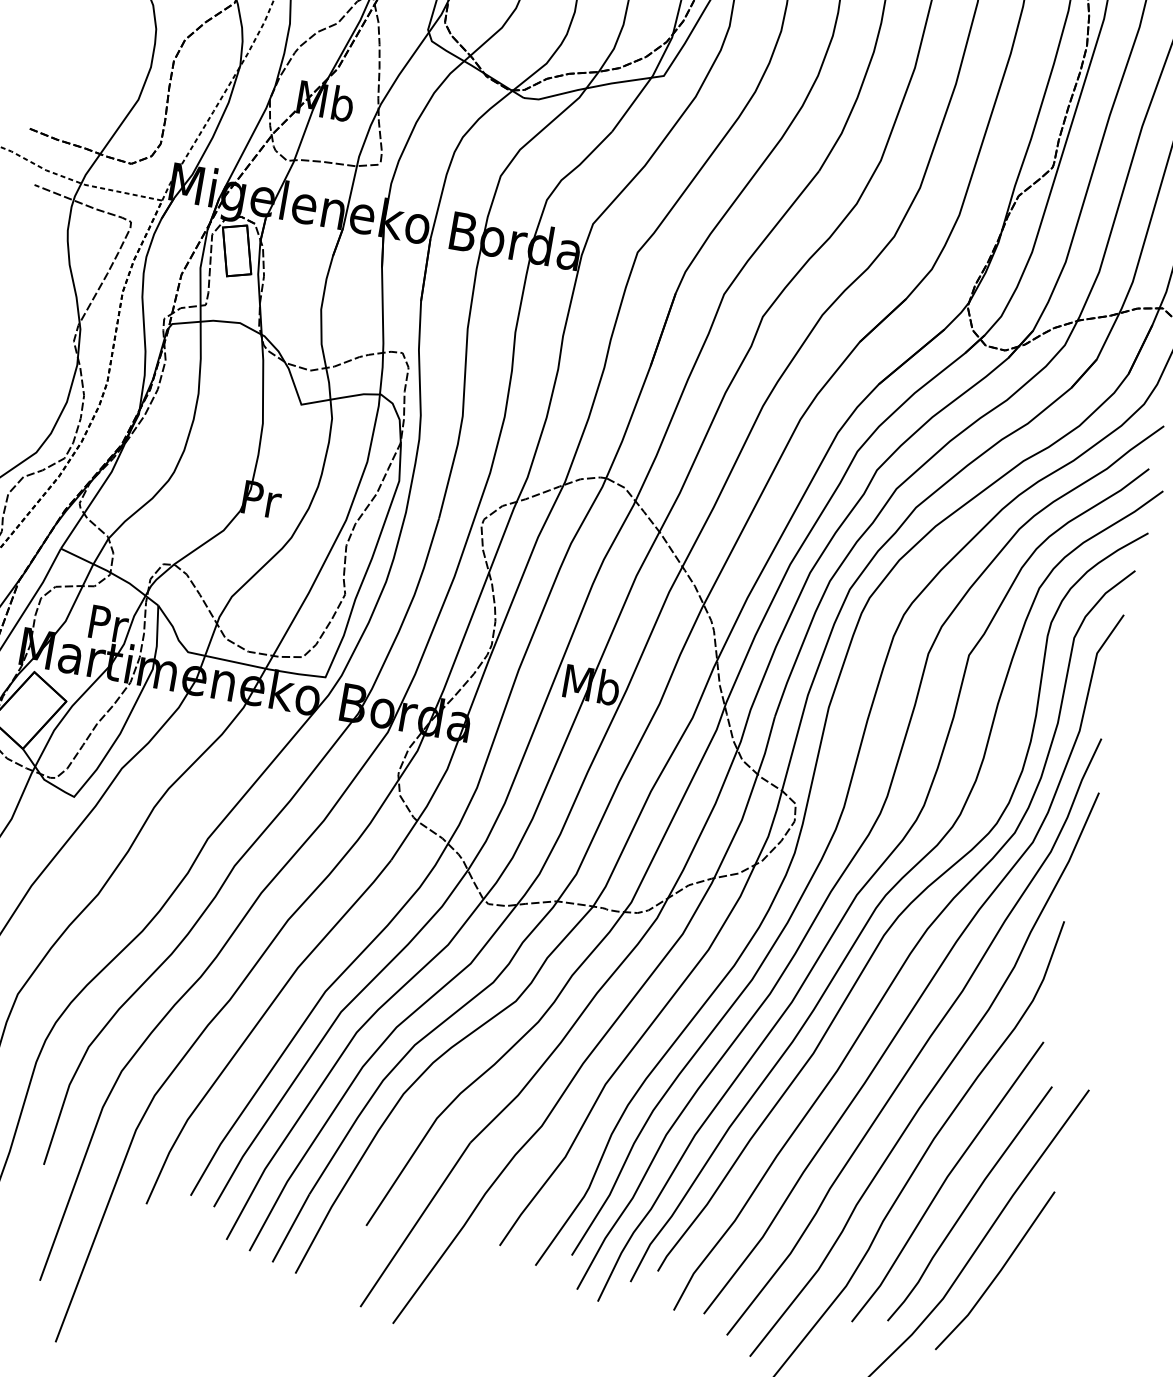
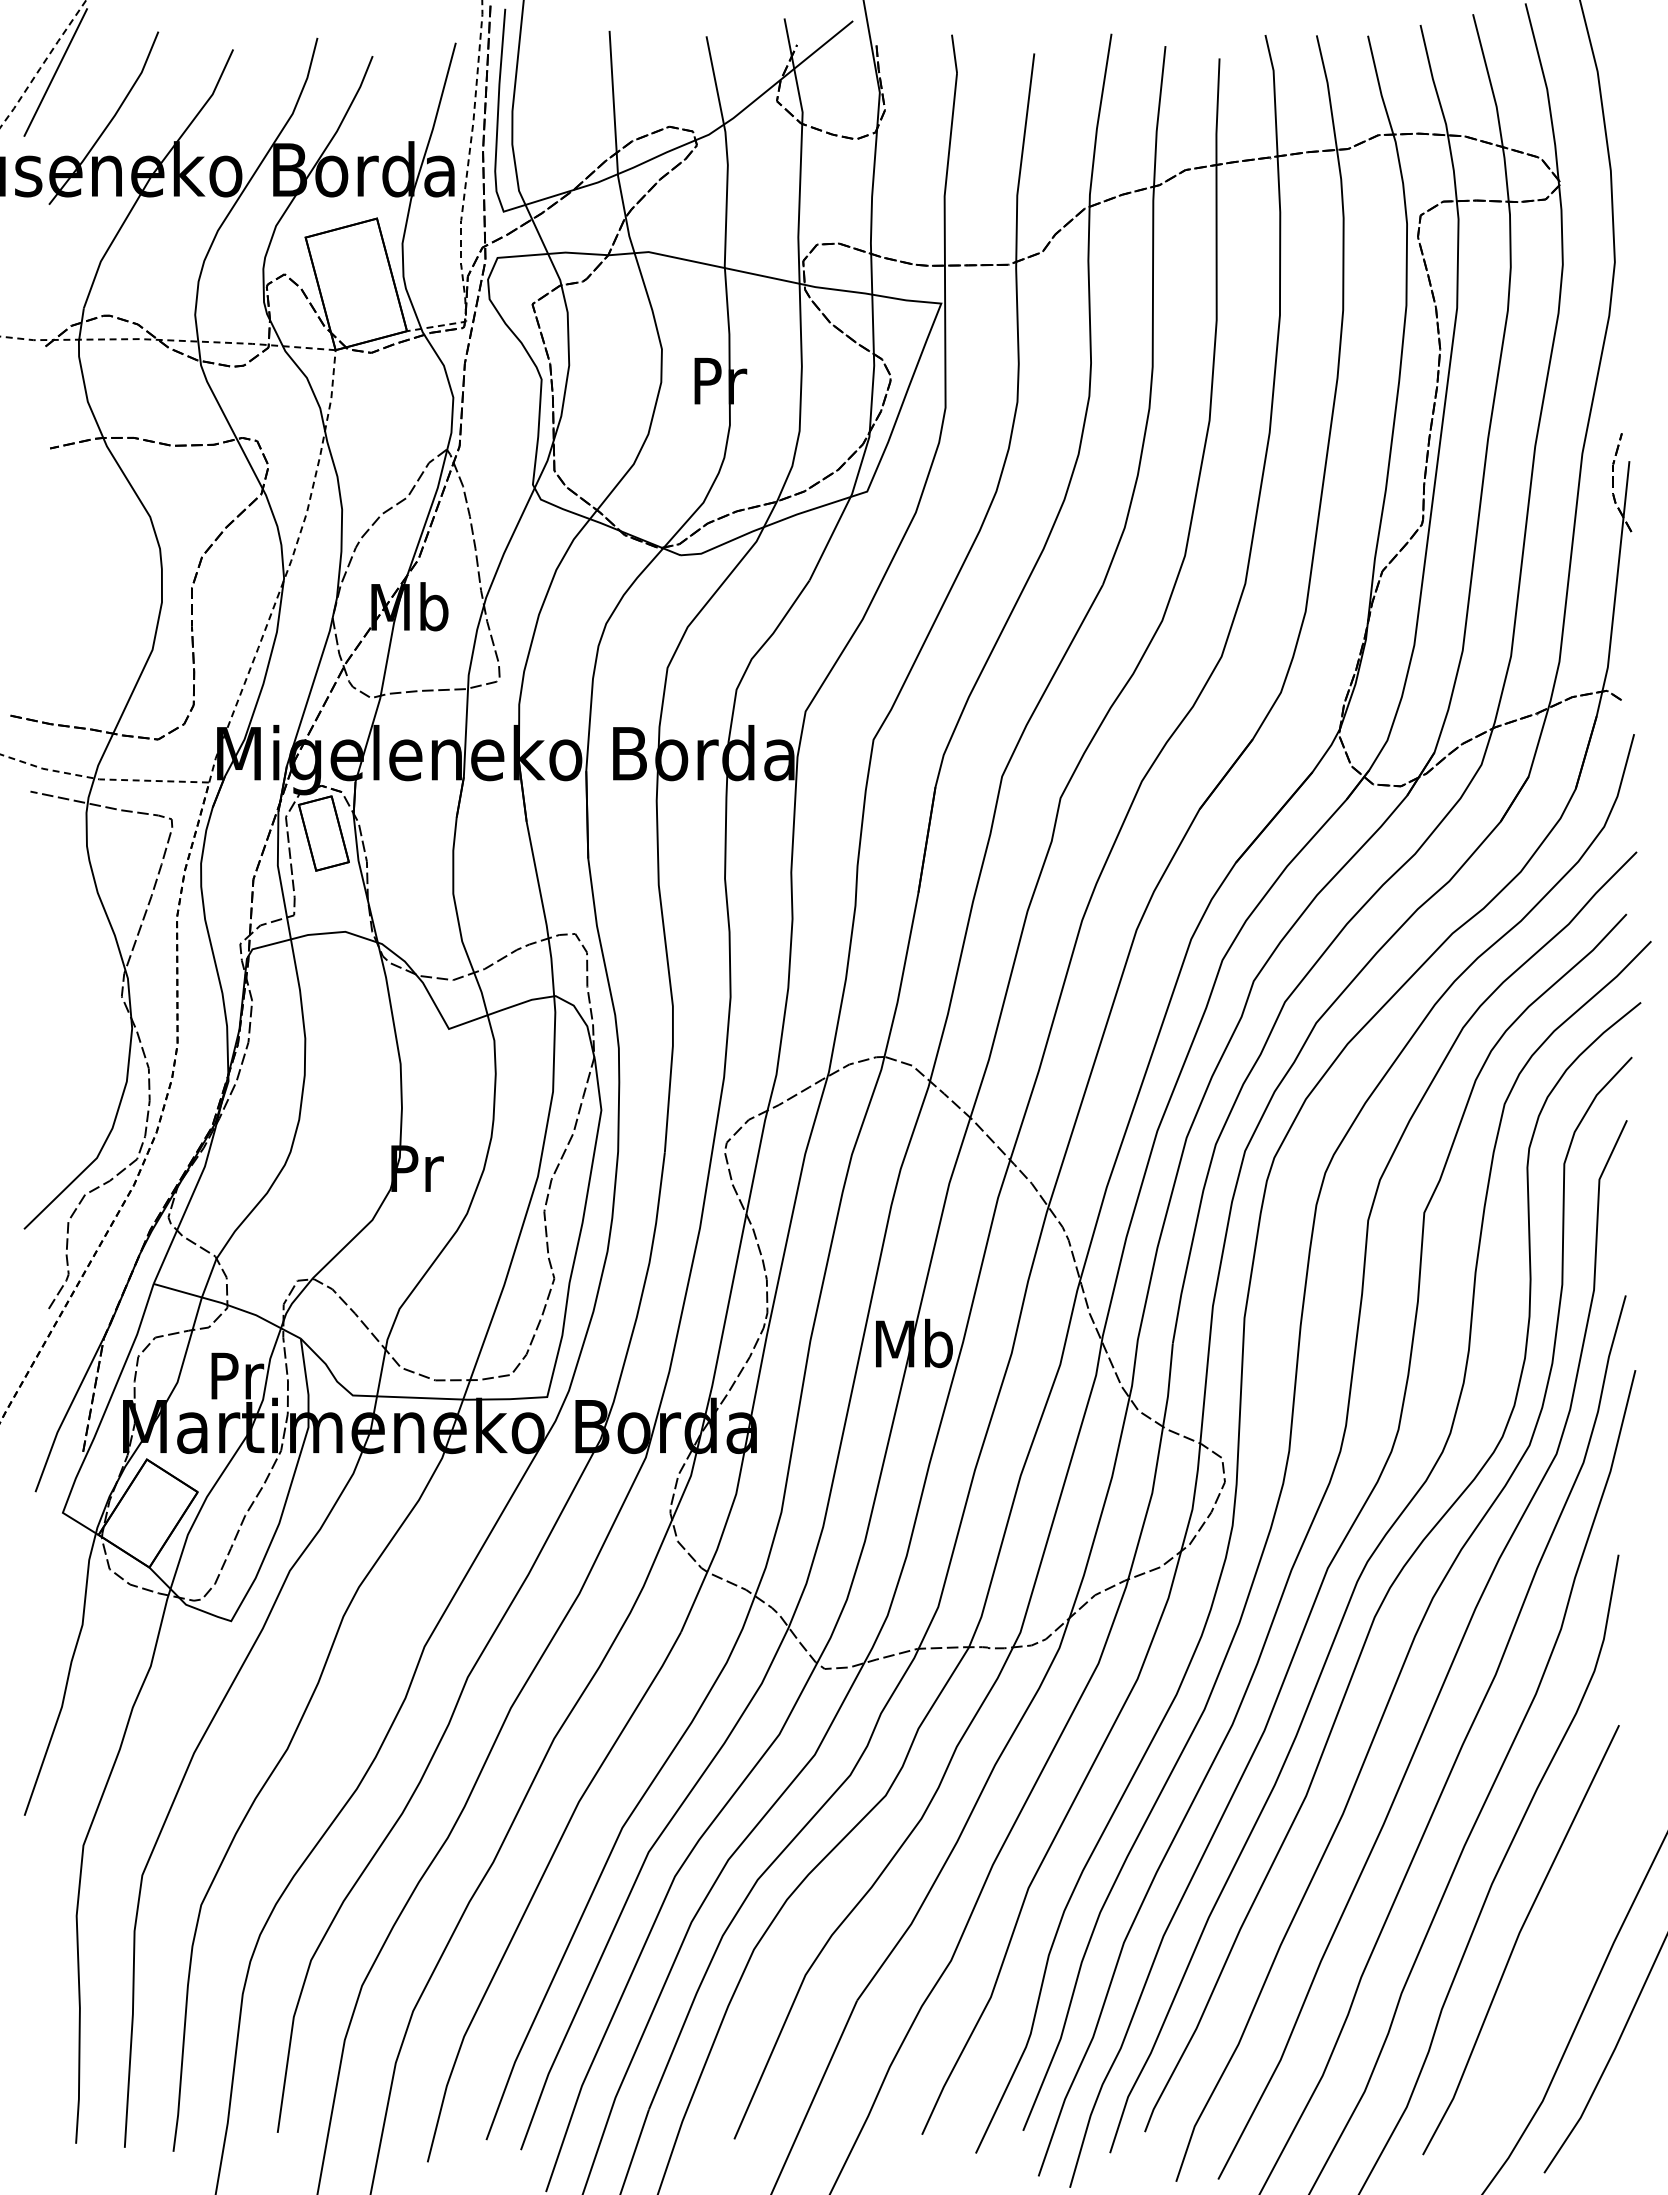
curve: (969, 1203) -> (1556, 1964), removed

